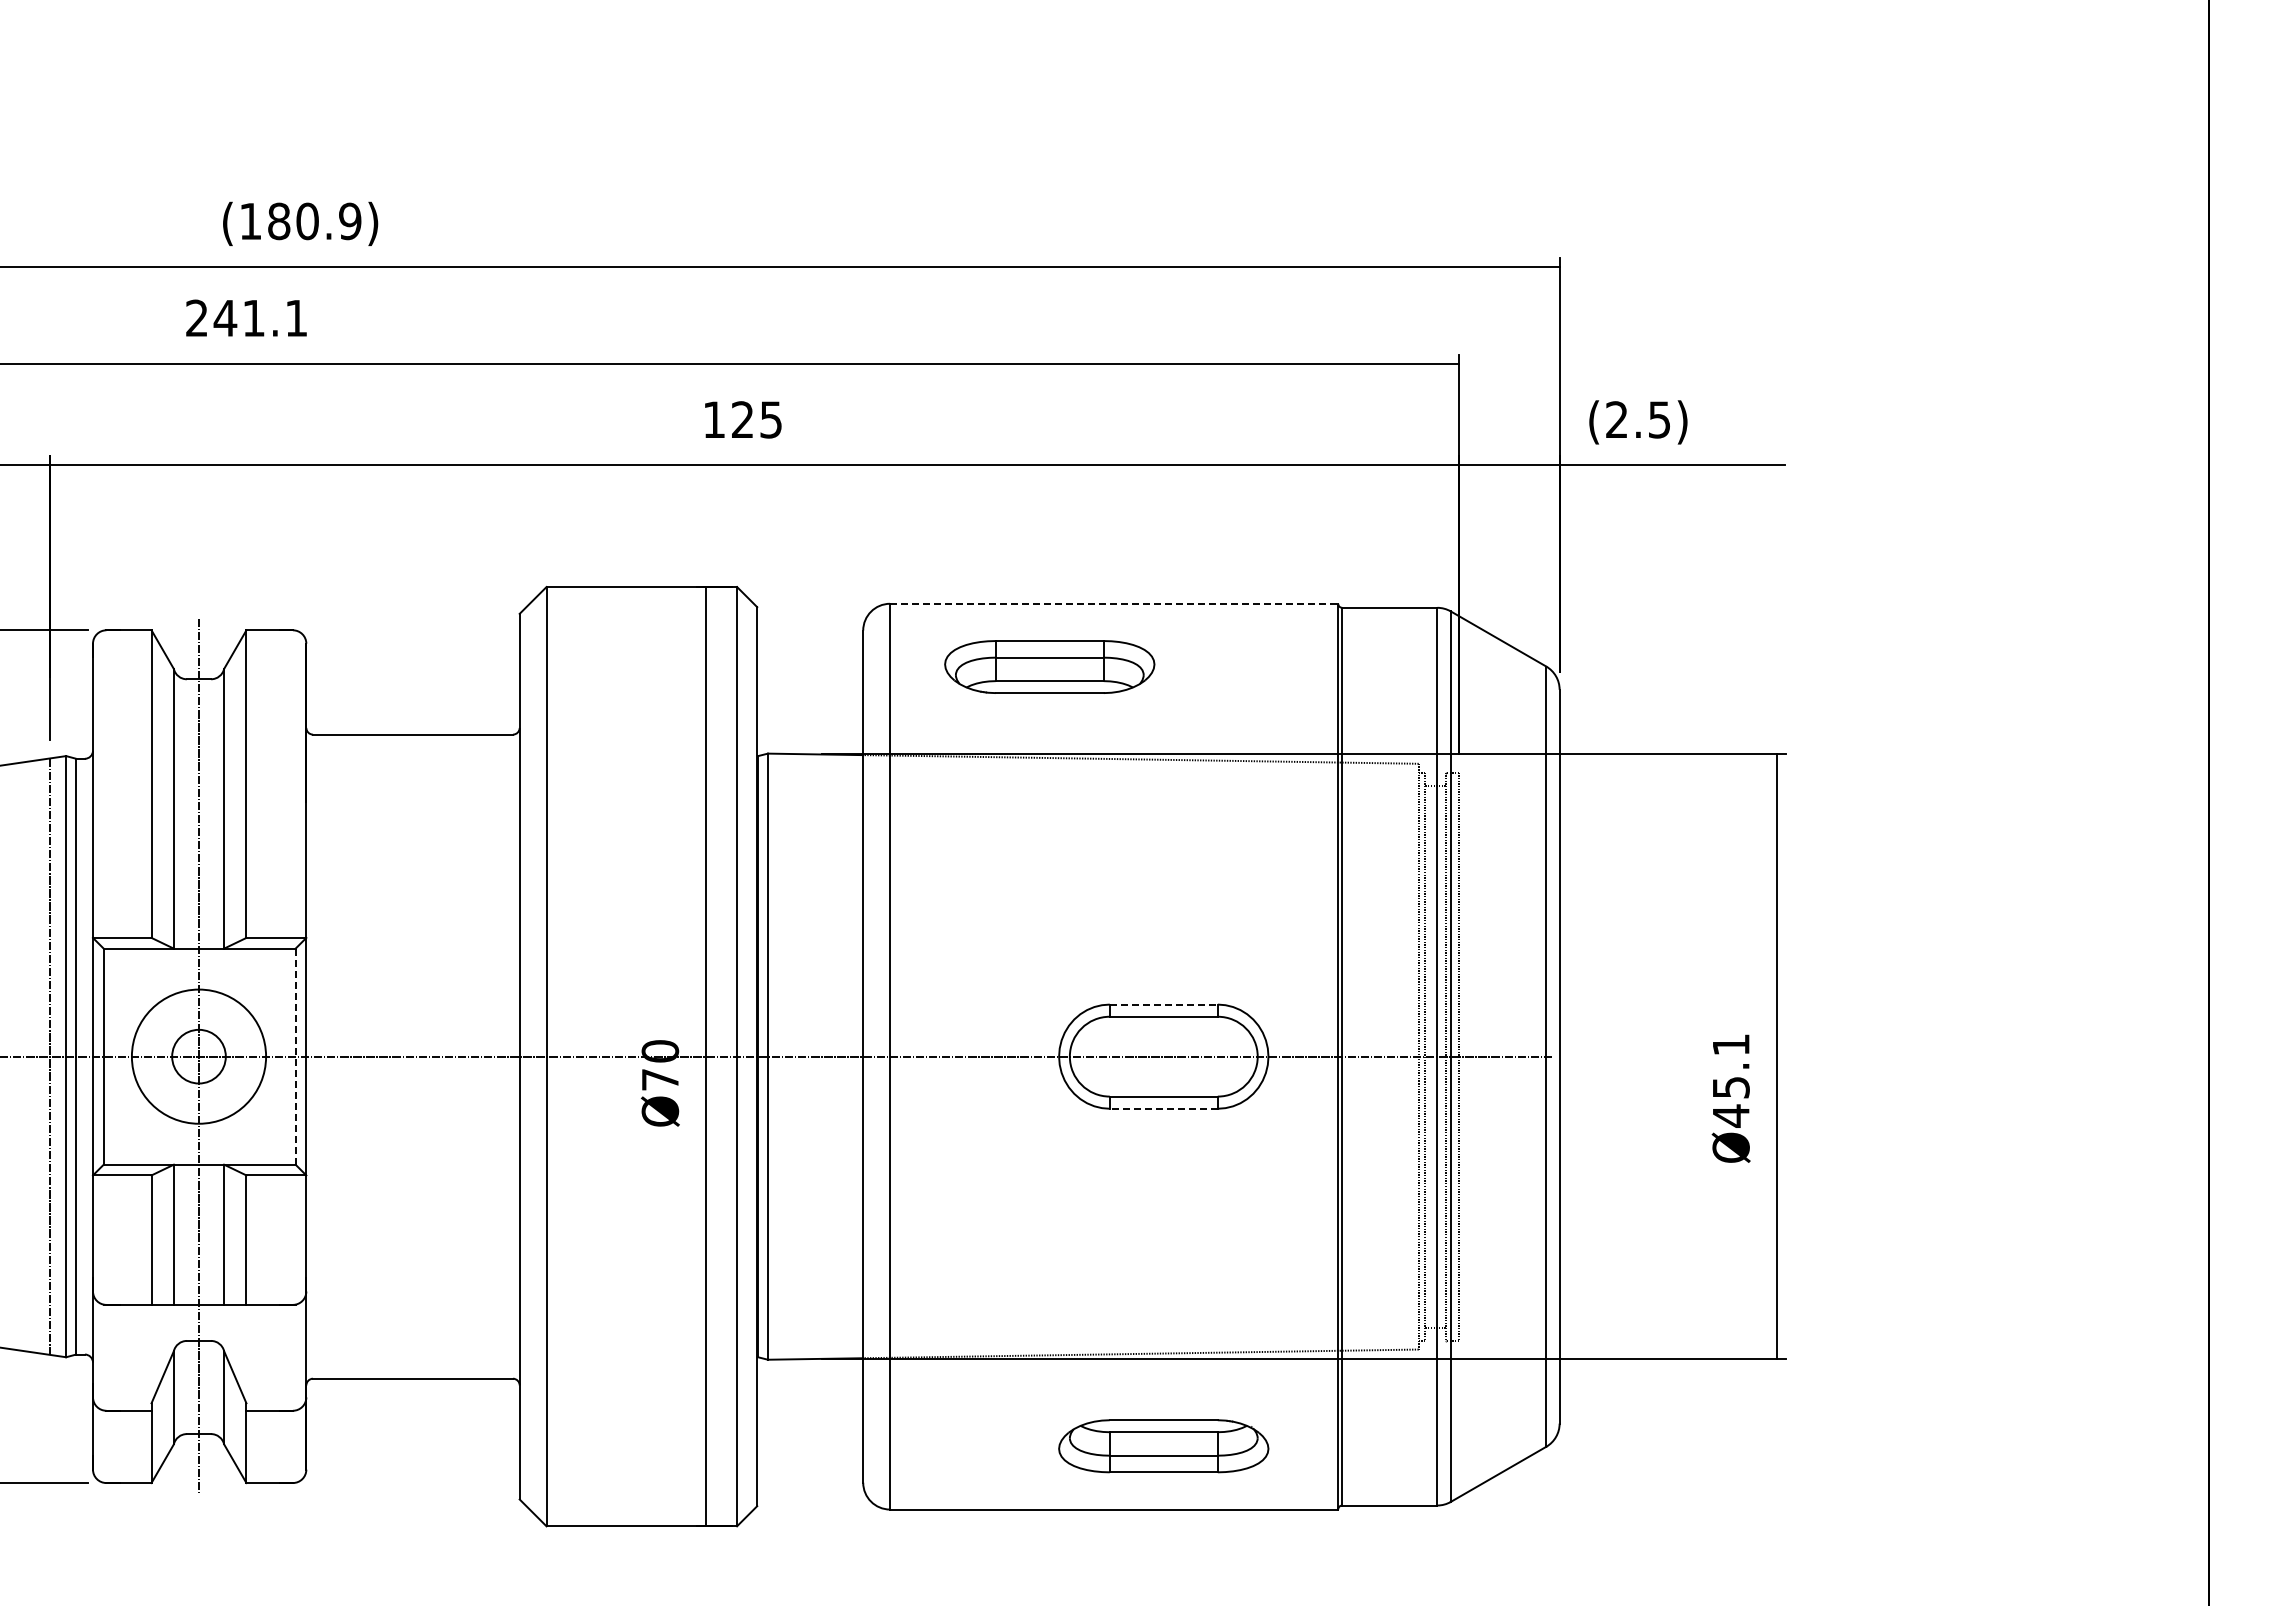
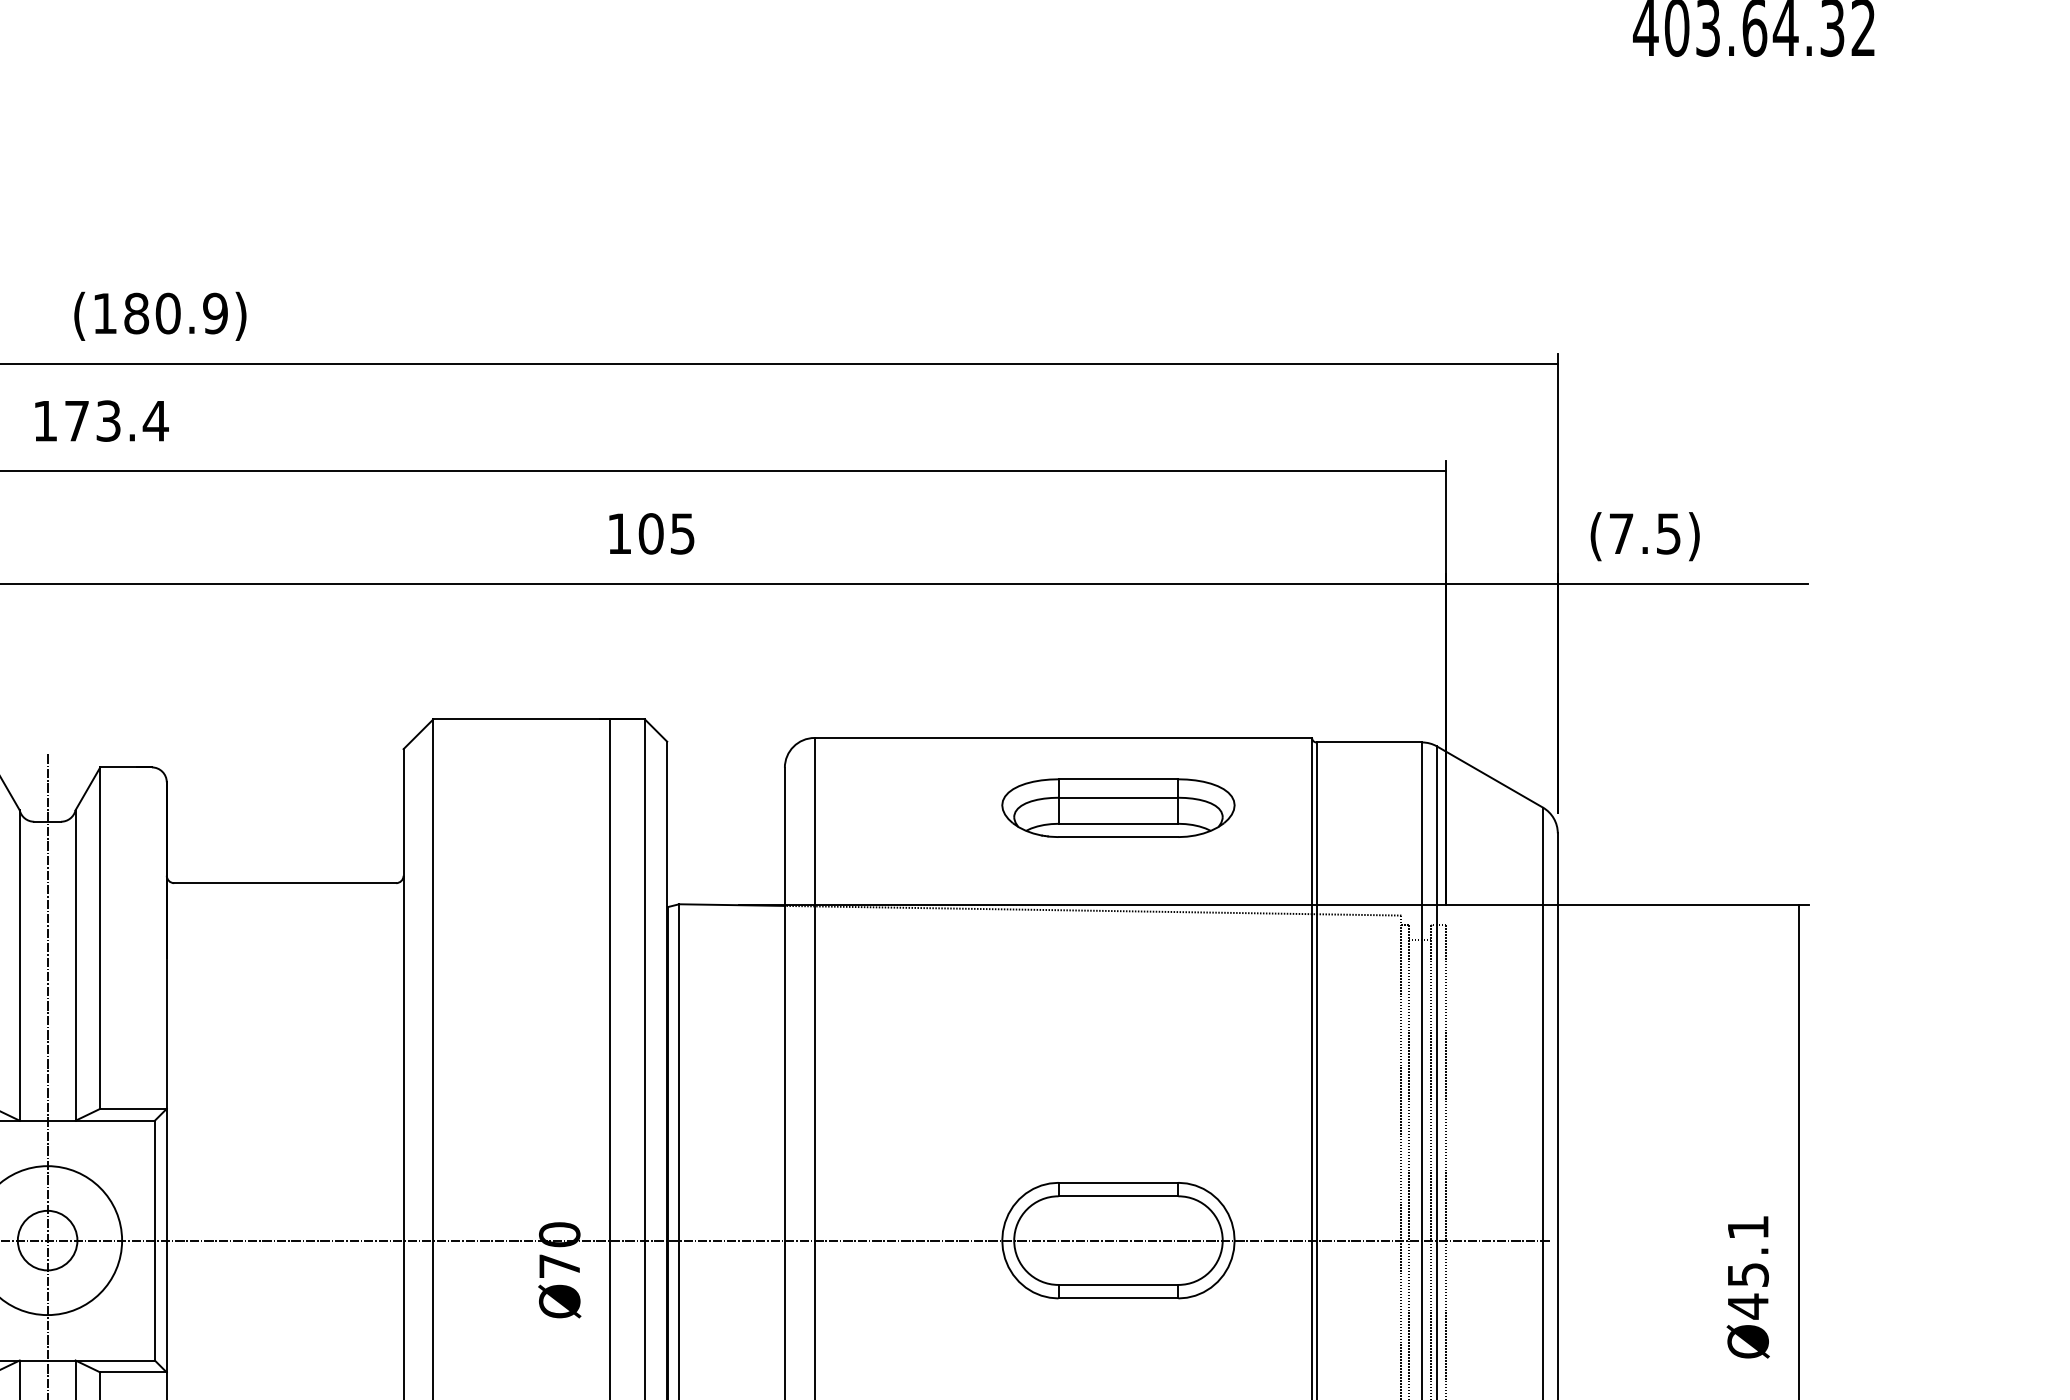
text: (247, 318) -> (101, 421), 241.1 -> 173.4
text: (742, 419) -> (650, 533), 125 -> 105
text: (1616, 419) -> (1620, 533), (2.5) -> (7.5)
line: (1114, 603) -> (1063, 737), dashed -> solid
part: (1049, 666) -> (1118, 807), moved
line: (1164, 1004) -> (1119, 1182), dashed -> solid
line: (295, 1057) -> (154, 1241), dashed -> solid
line: (1163, 1108) -> (1118, 1298), dashed -> solid

